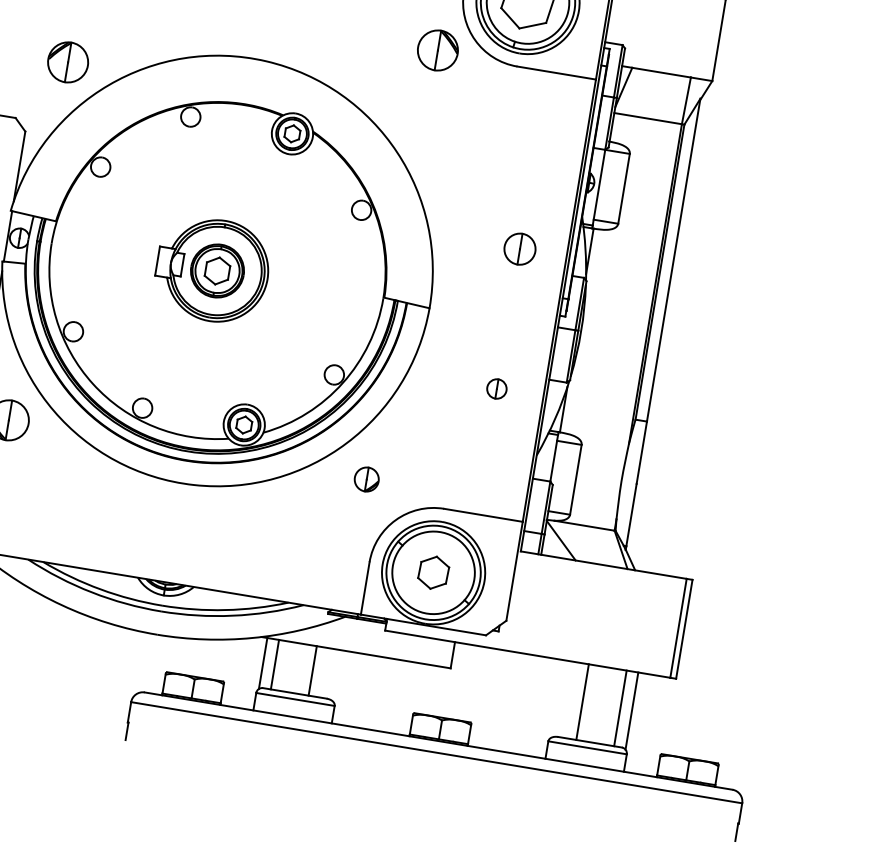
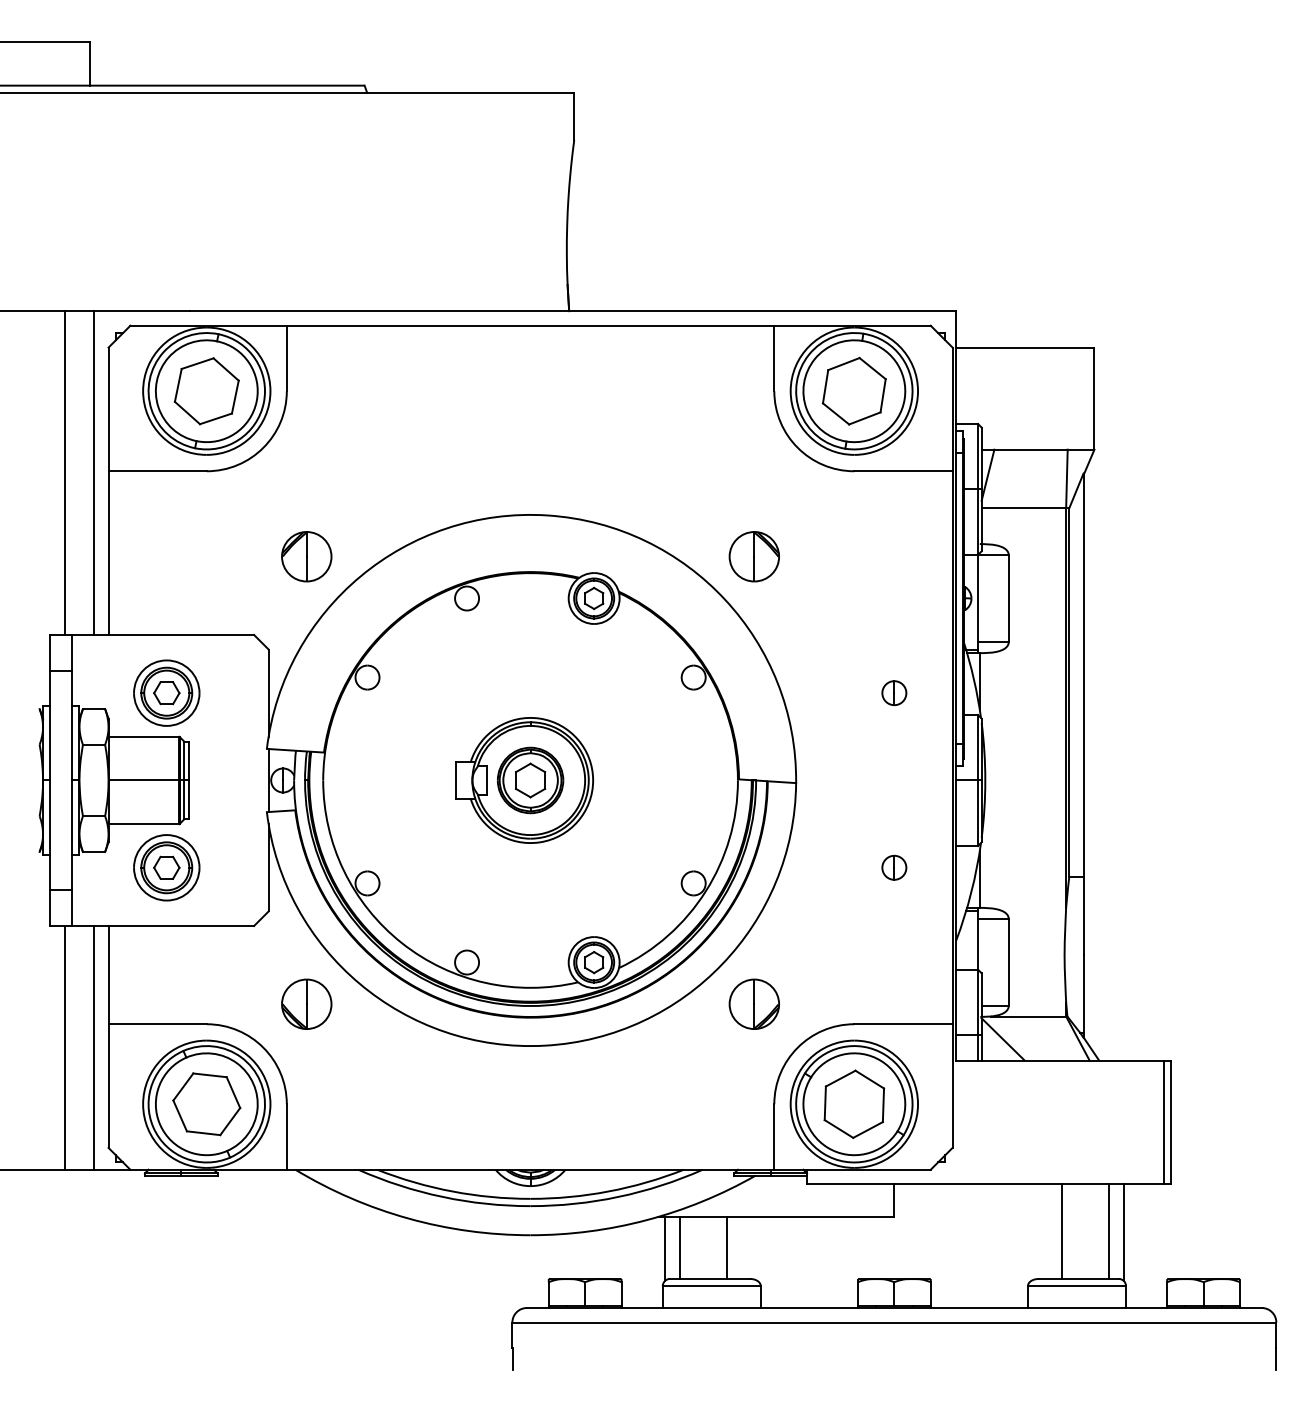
part: (437, 50) -> (753, 556), moved
part: (520, 249) -> (894, 693), size x0.62
part: (366, 478) -> (753, 1003), size x1.67
part: (433, 572) -> (854, 1103), size x1.67

